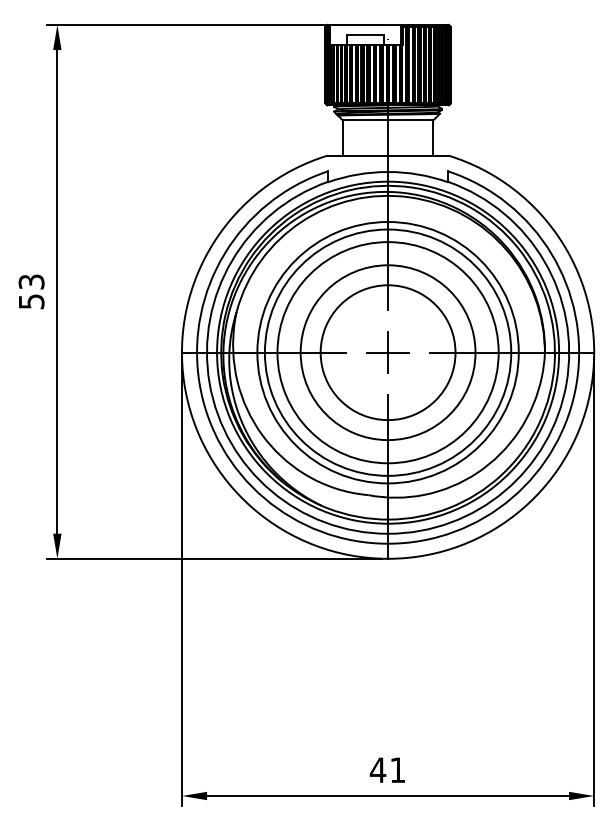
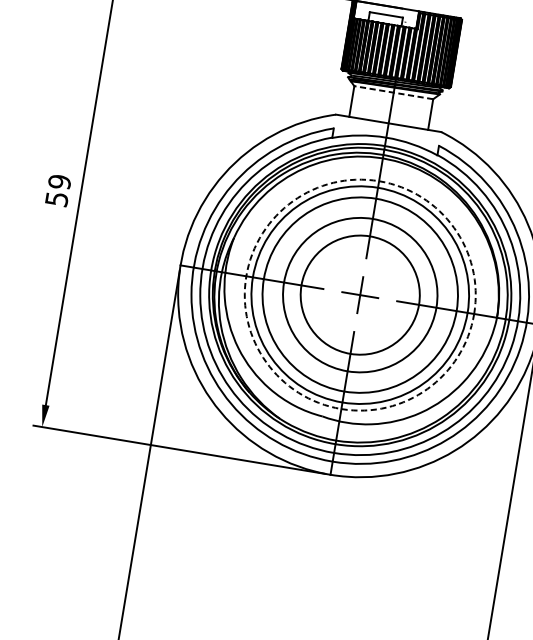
line: (387, 120) -> (393, 92), solid -> dashed
text: (31, 281) -> (59, 181), 53 -> 59
circle: (387, 352) -> (359, 294), solid -> dashed

